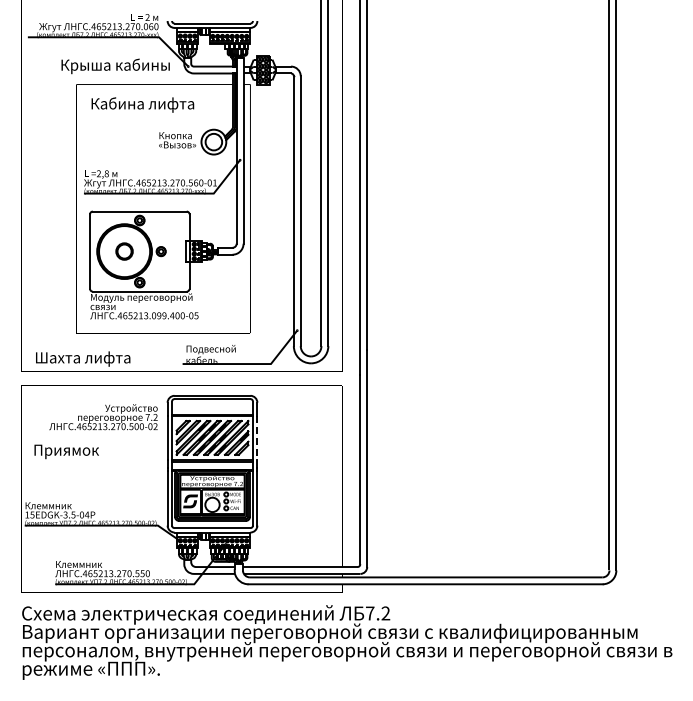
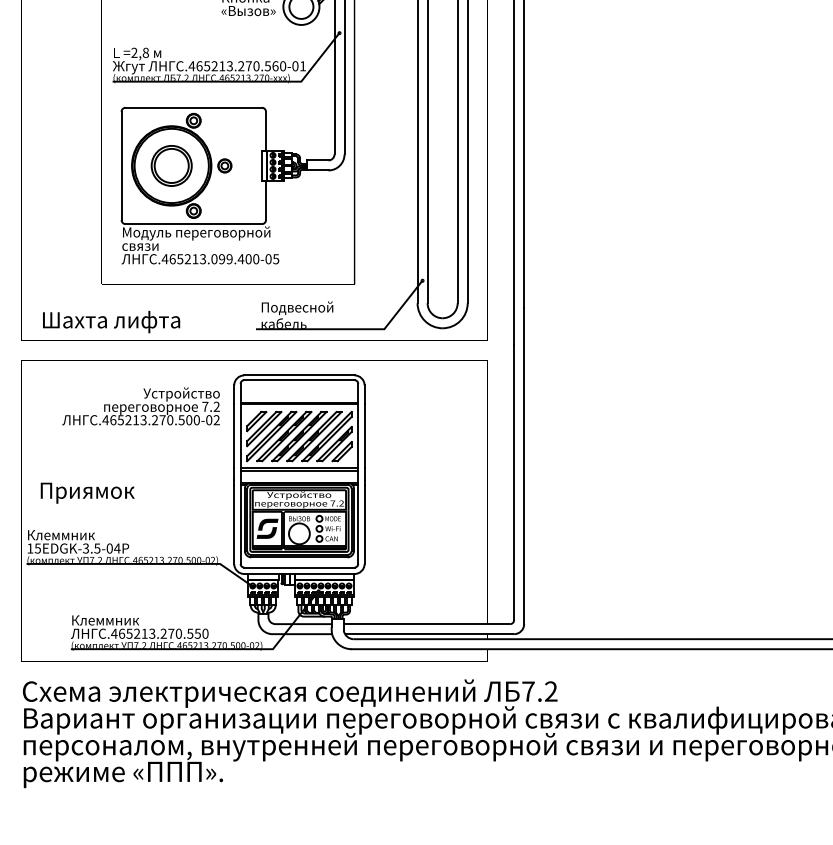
part: (124, 251) -> (171, 165), size x1.67
line: (257, 438) -> (364, 437), dashed -> solid
text: (66, 451) -> (87, 492), moved

